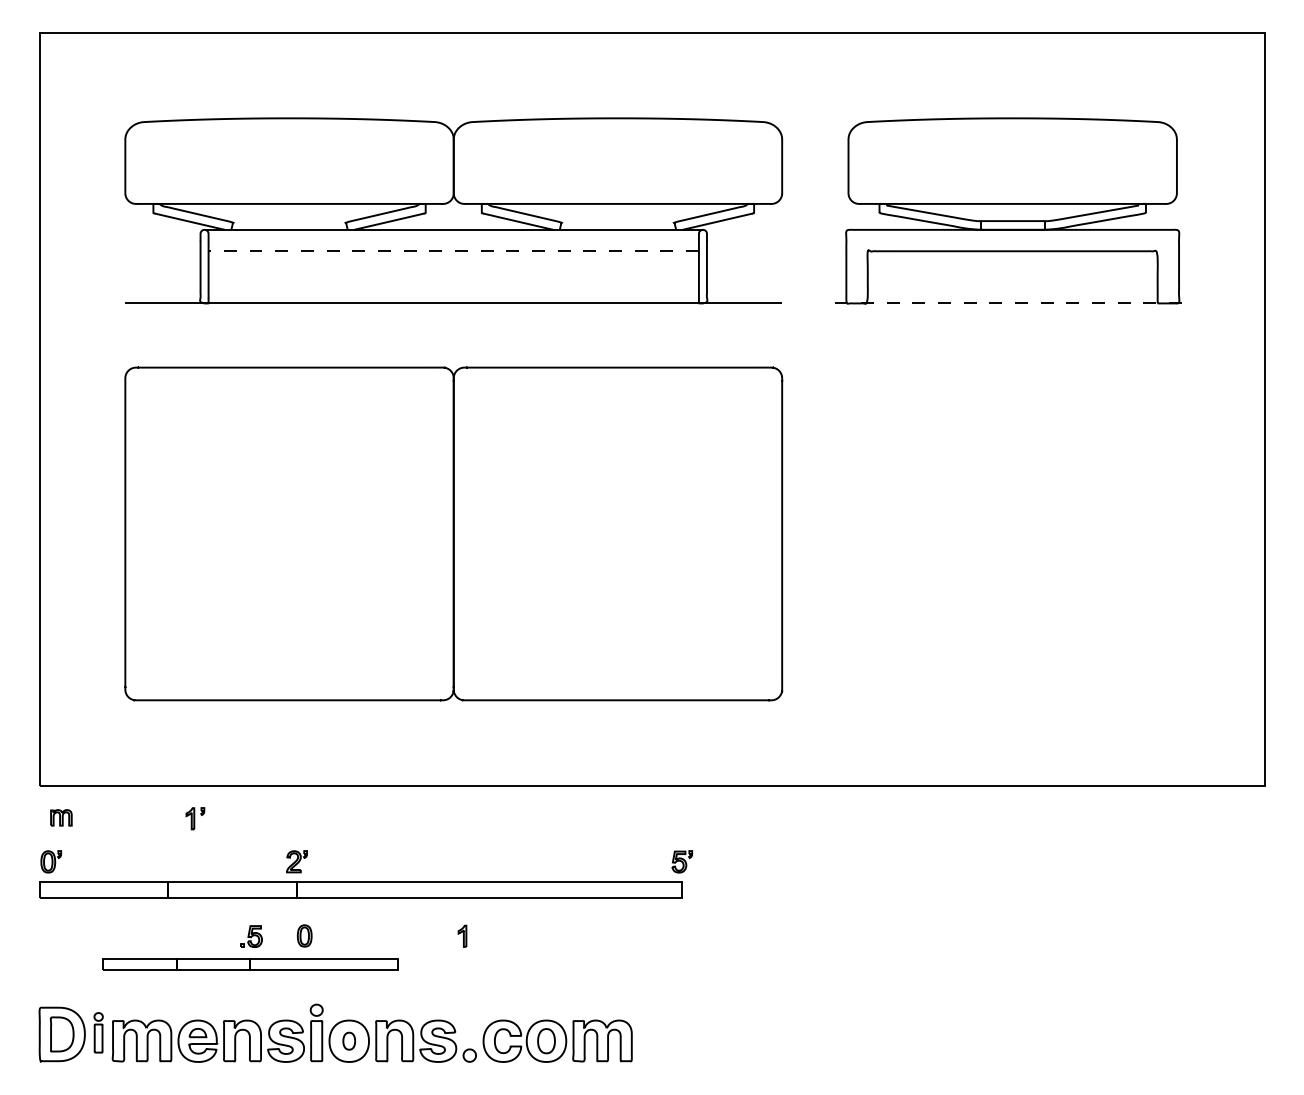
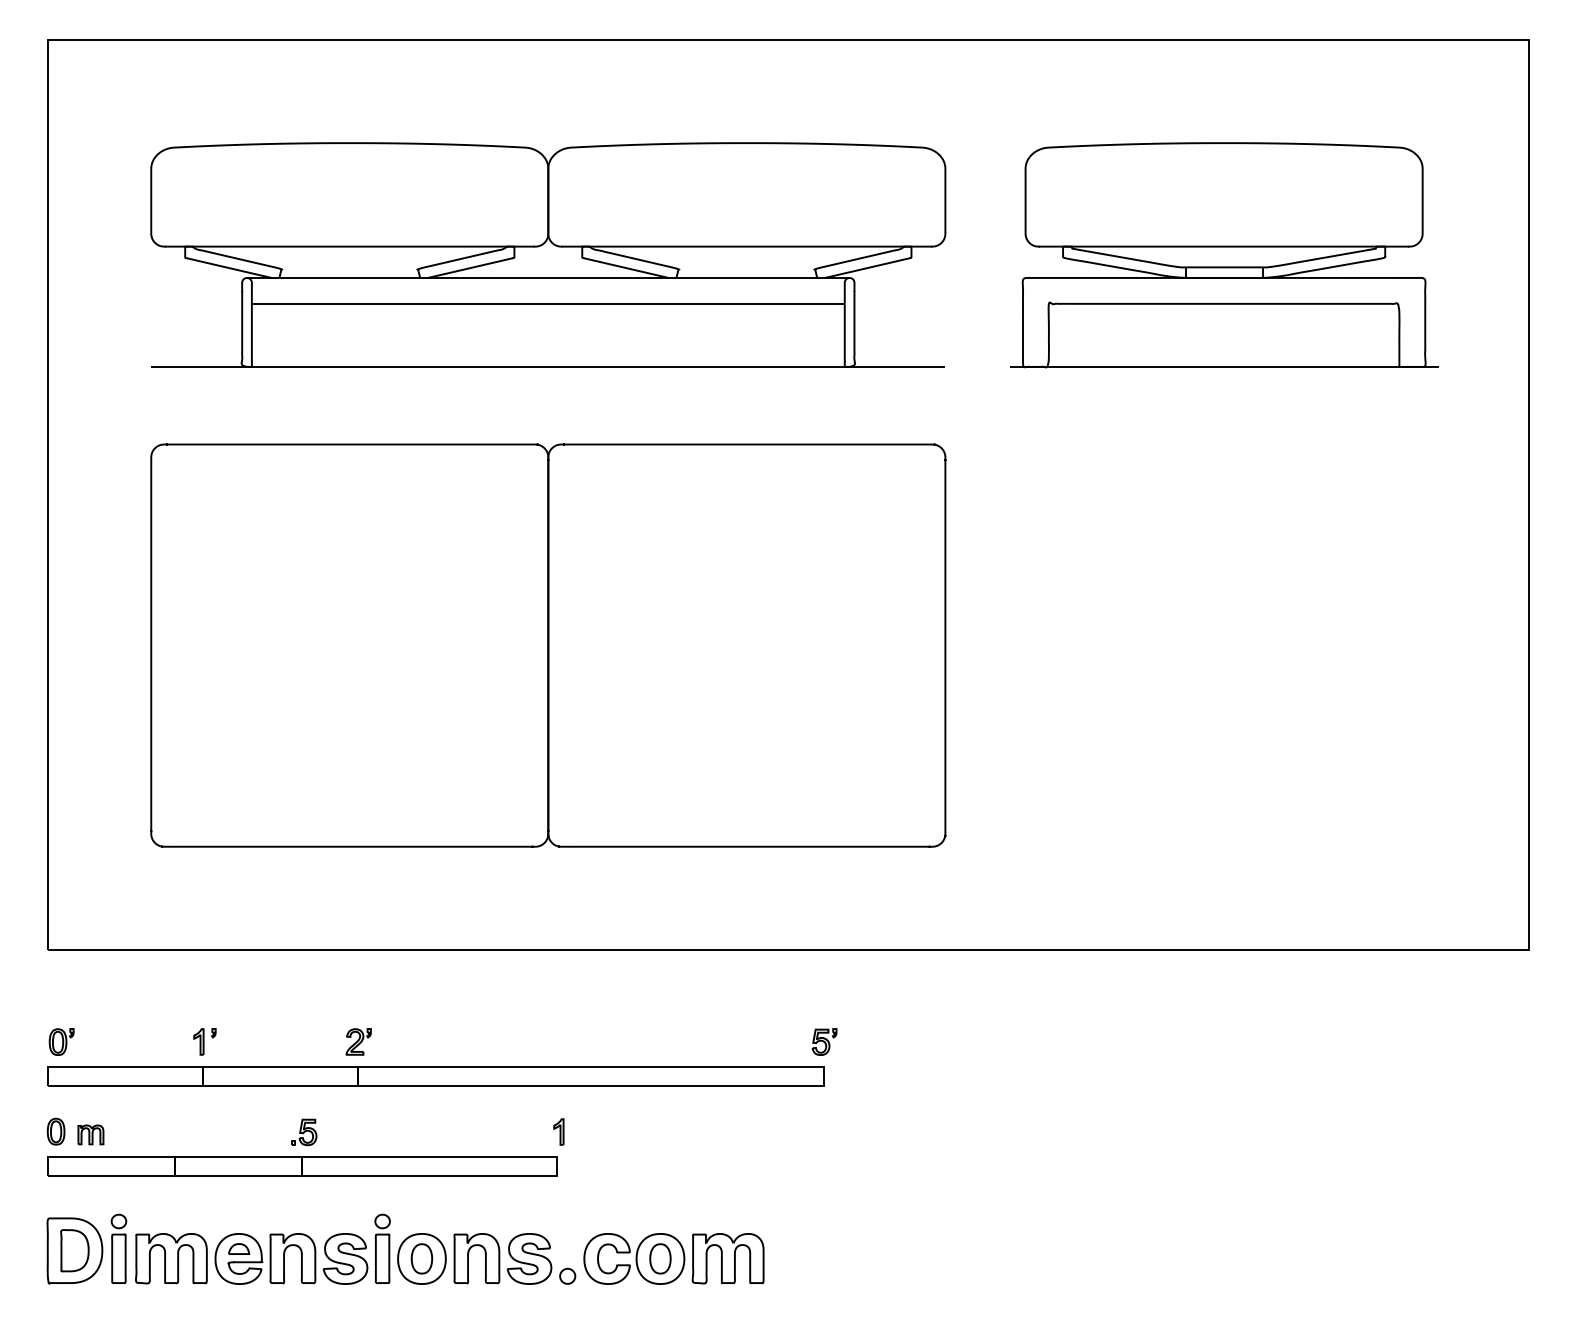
line: (453, 250) -> (548, 303), dashed -> solid
line: (1013, 303) -> (1224, 366), dashed -> solid
part: (61, 817) -> (90, 1134), moved
part: (195, 818) -> (204, 1041), moved
part: (304, 935) -> (55, 1131), moved
part: (250, 964) -> (302, 1166), size x1.43
part: (98, 1032) -> (118, 1248), size x1.43
part: (348, 1040) -> (421, 1258), size x1.43

